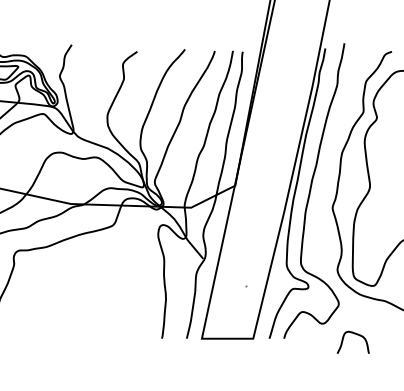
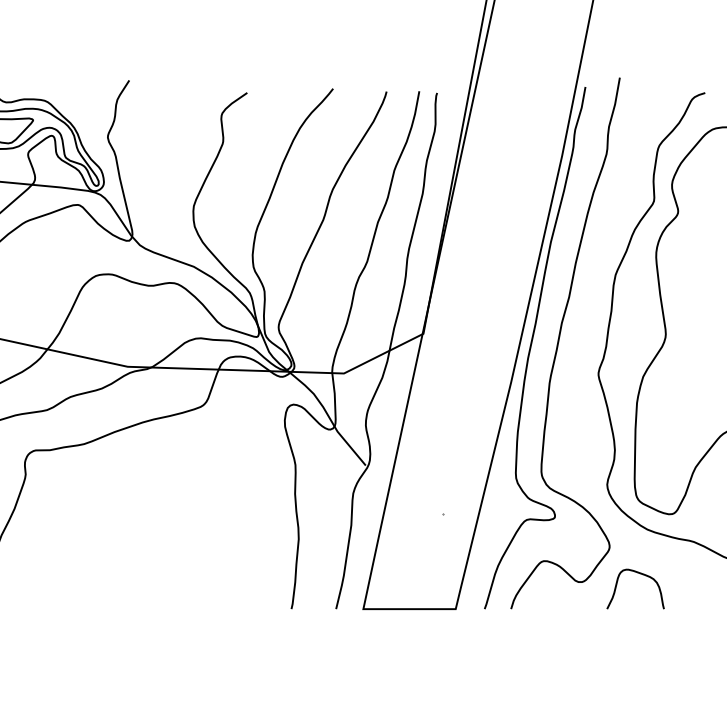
curve: (354, 334) -> (637, 574), moved

